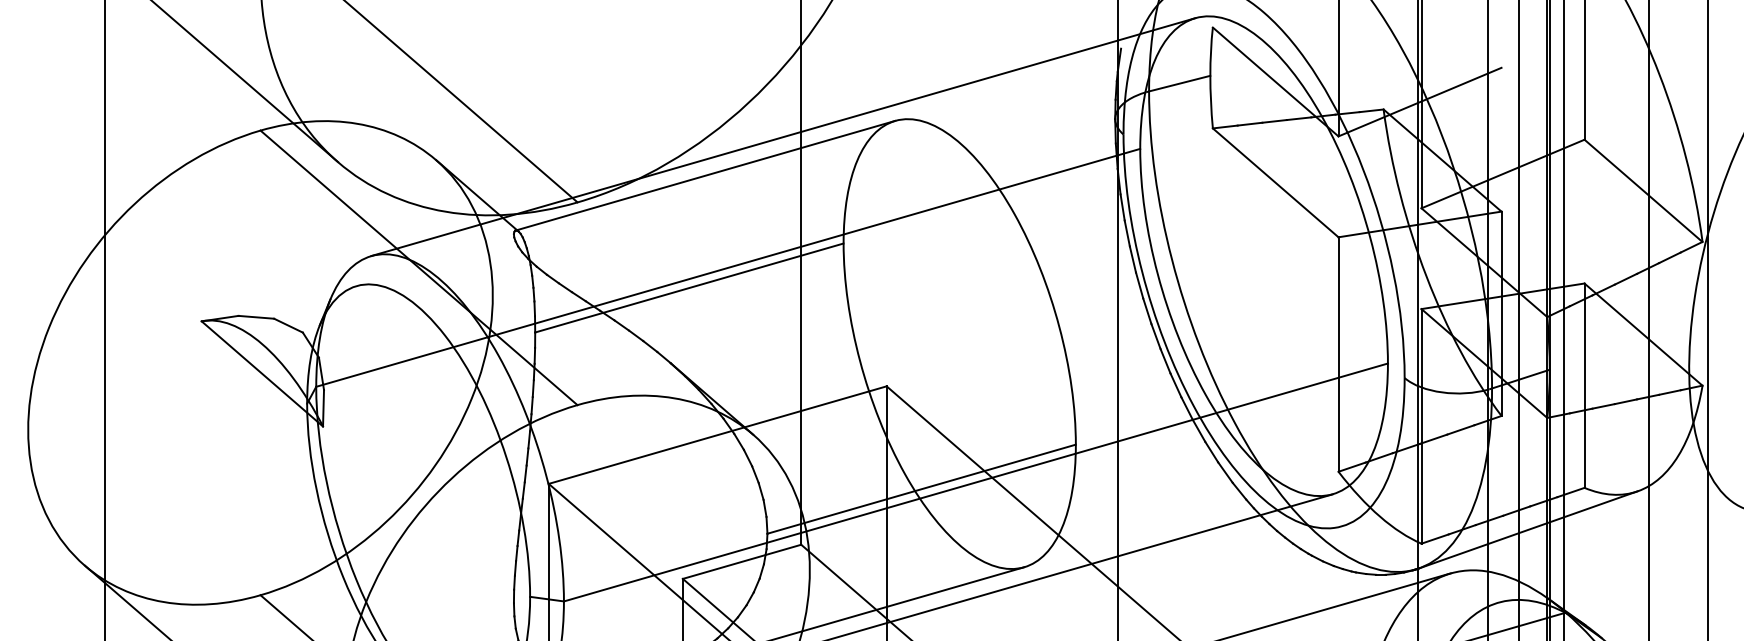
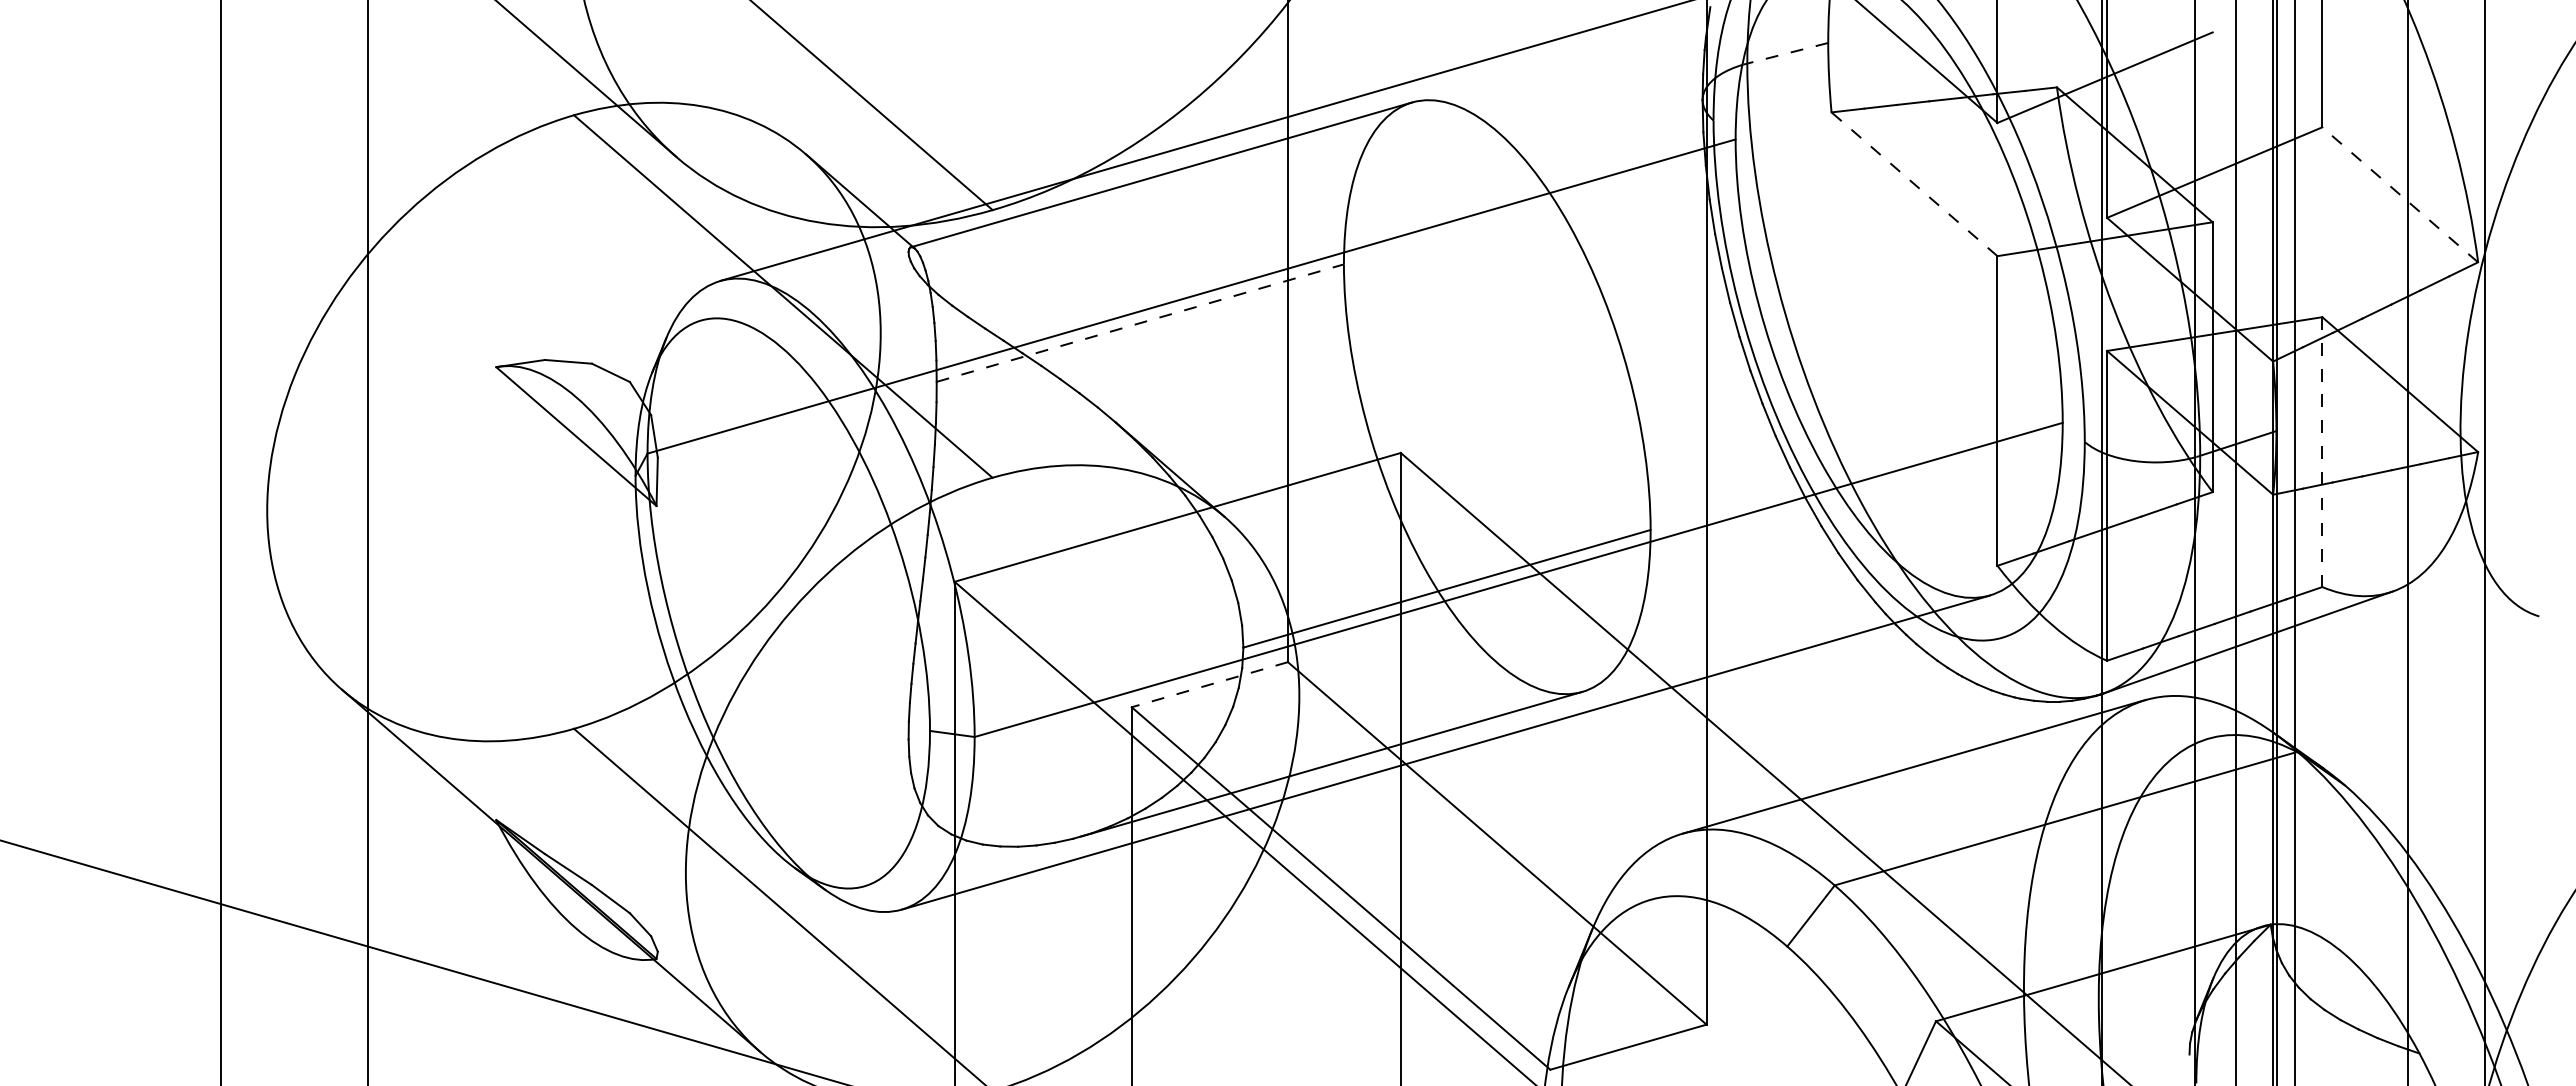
line: (1179, 83) -> (1787, 53), solid -> dashed
line: (1275, 183) -> (1914, 184), solid -> dashed
line: (1642, 190) -> (2399, 194), solid -> dashed
line: (689, 288) -> (1140, 323), solid -> dashed
line: (1584, 385) -> (2322, 452), solid -> dashed
line: (741, 561) -> (1209, 684), solid -> dashed

